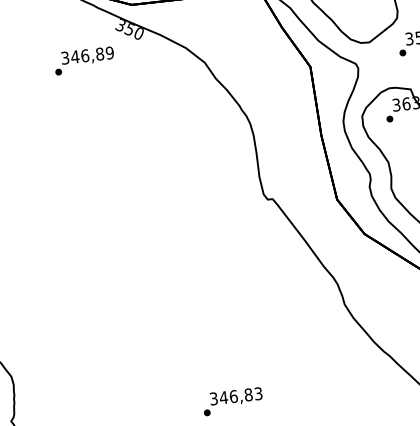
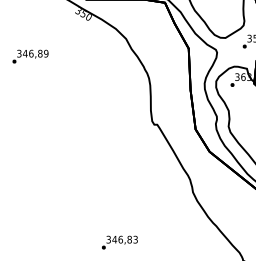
text: (84, 60) -> (30, 56), moved

